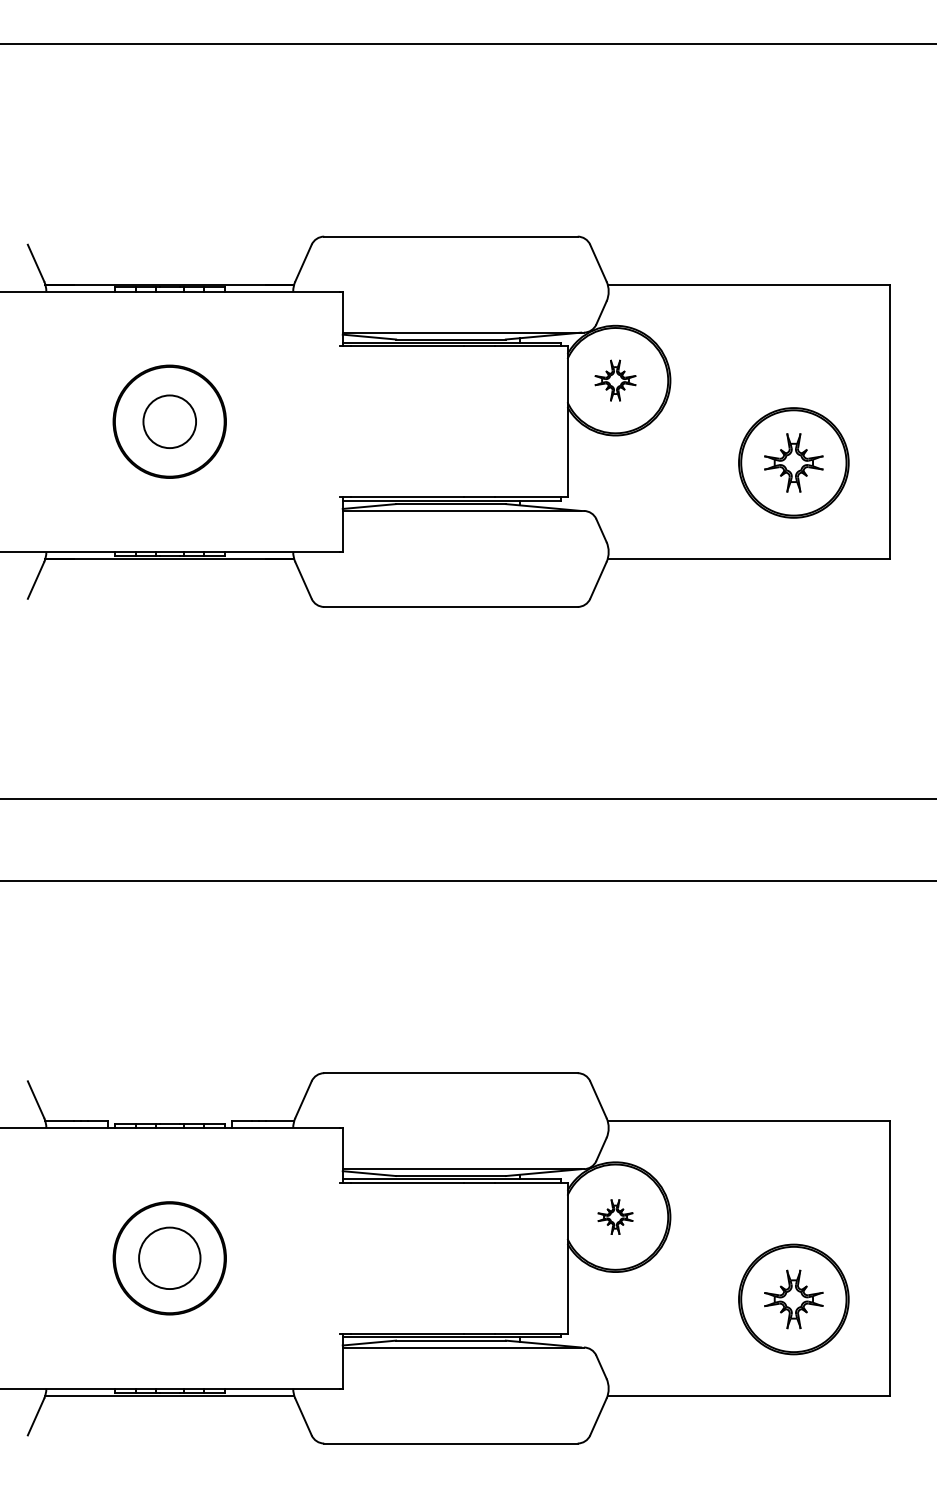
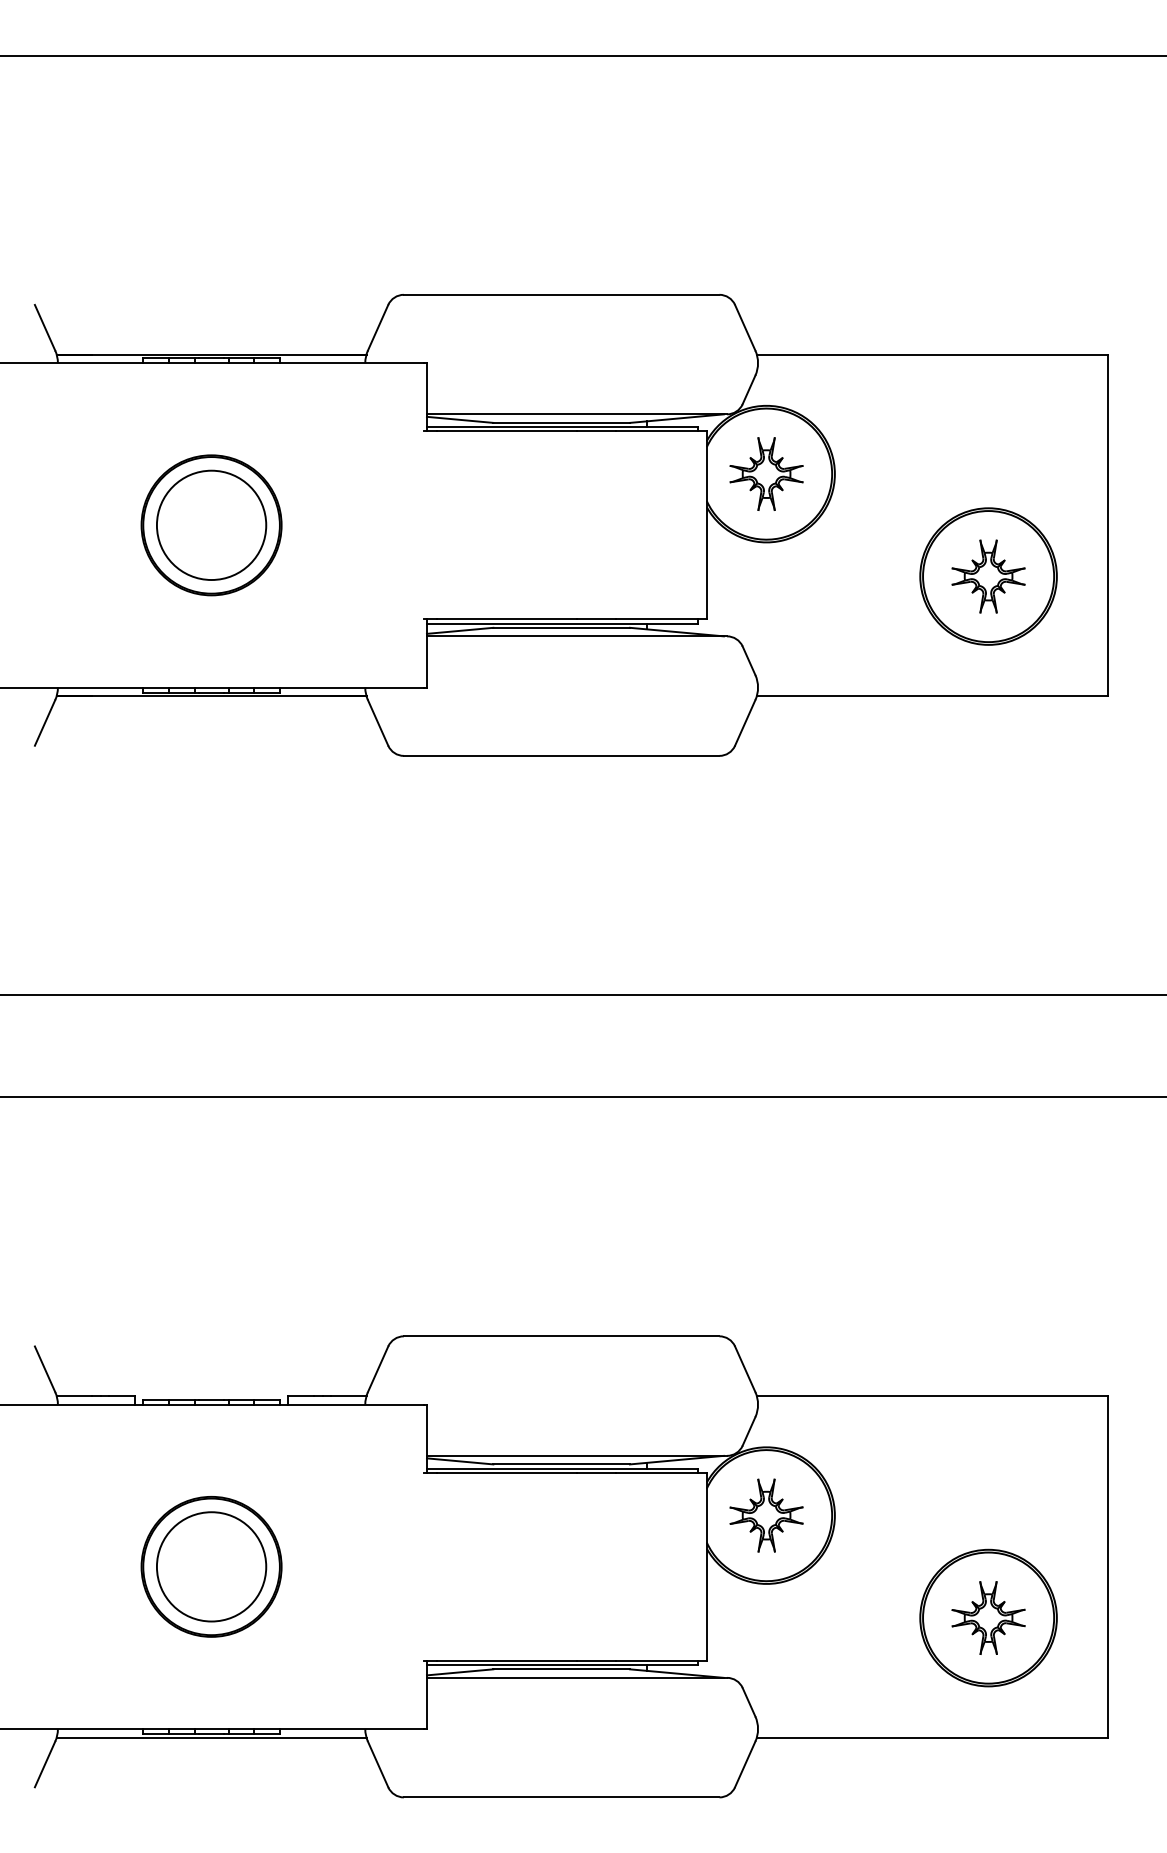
part: (615, 380) -> (766, 473), size x1.43
circle: (169, 421) -> (211, 525), size x1.67
part: (615, 1217) -> (766, 1515), size x1.67
circle: (169, 1258) -> (211, 1566), size x1.43

